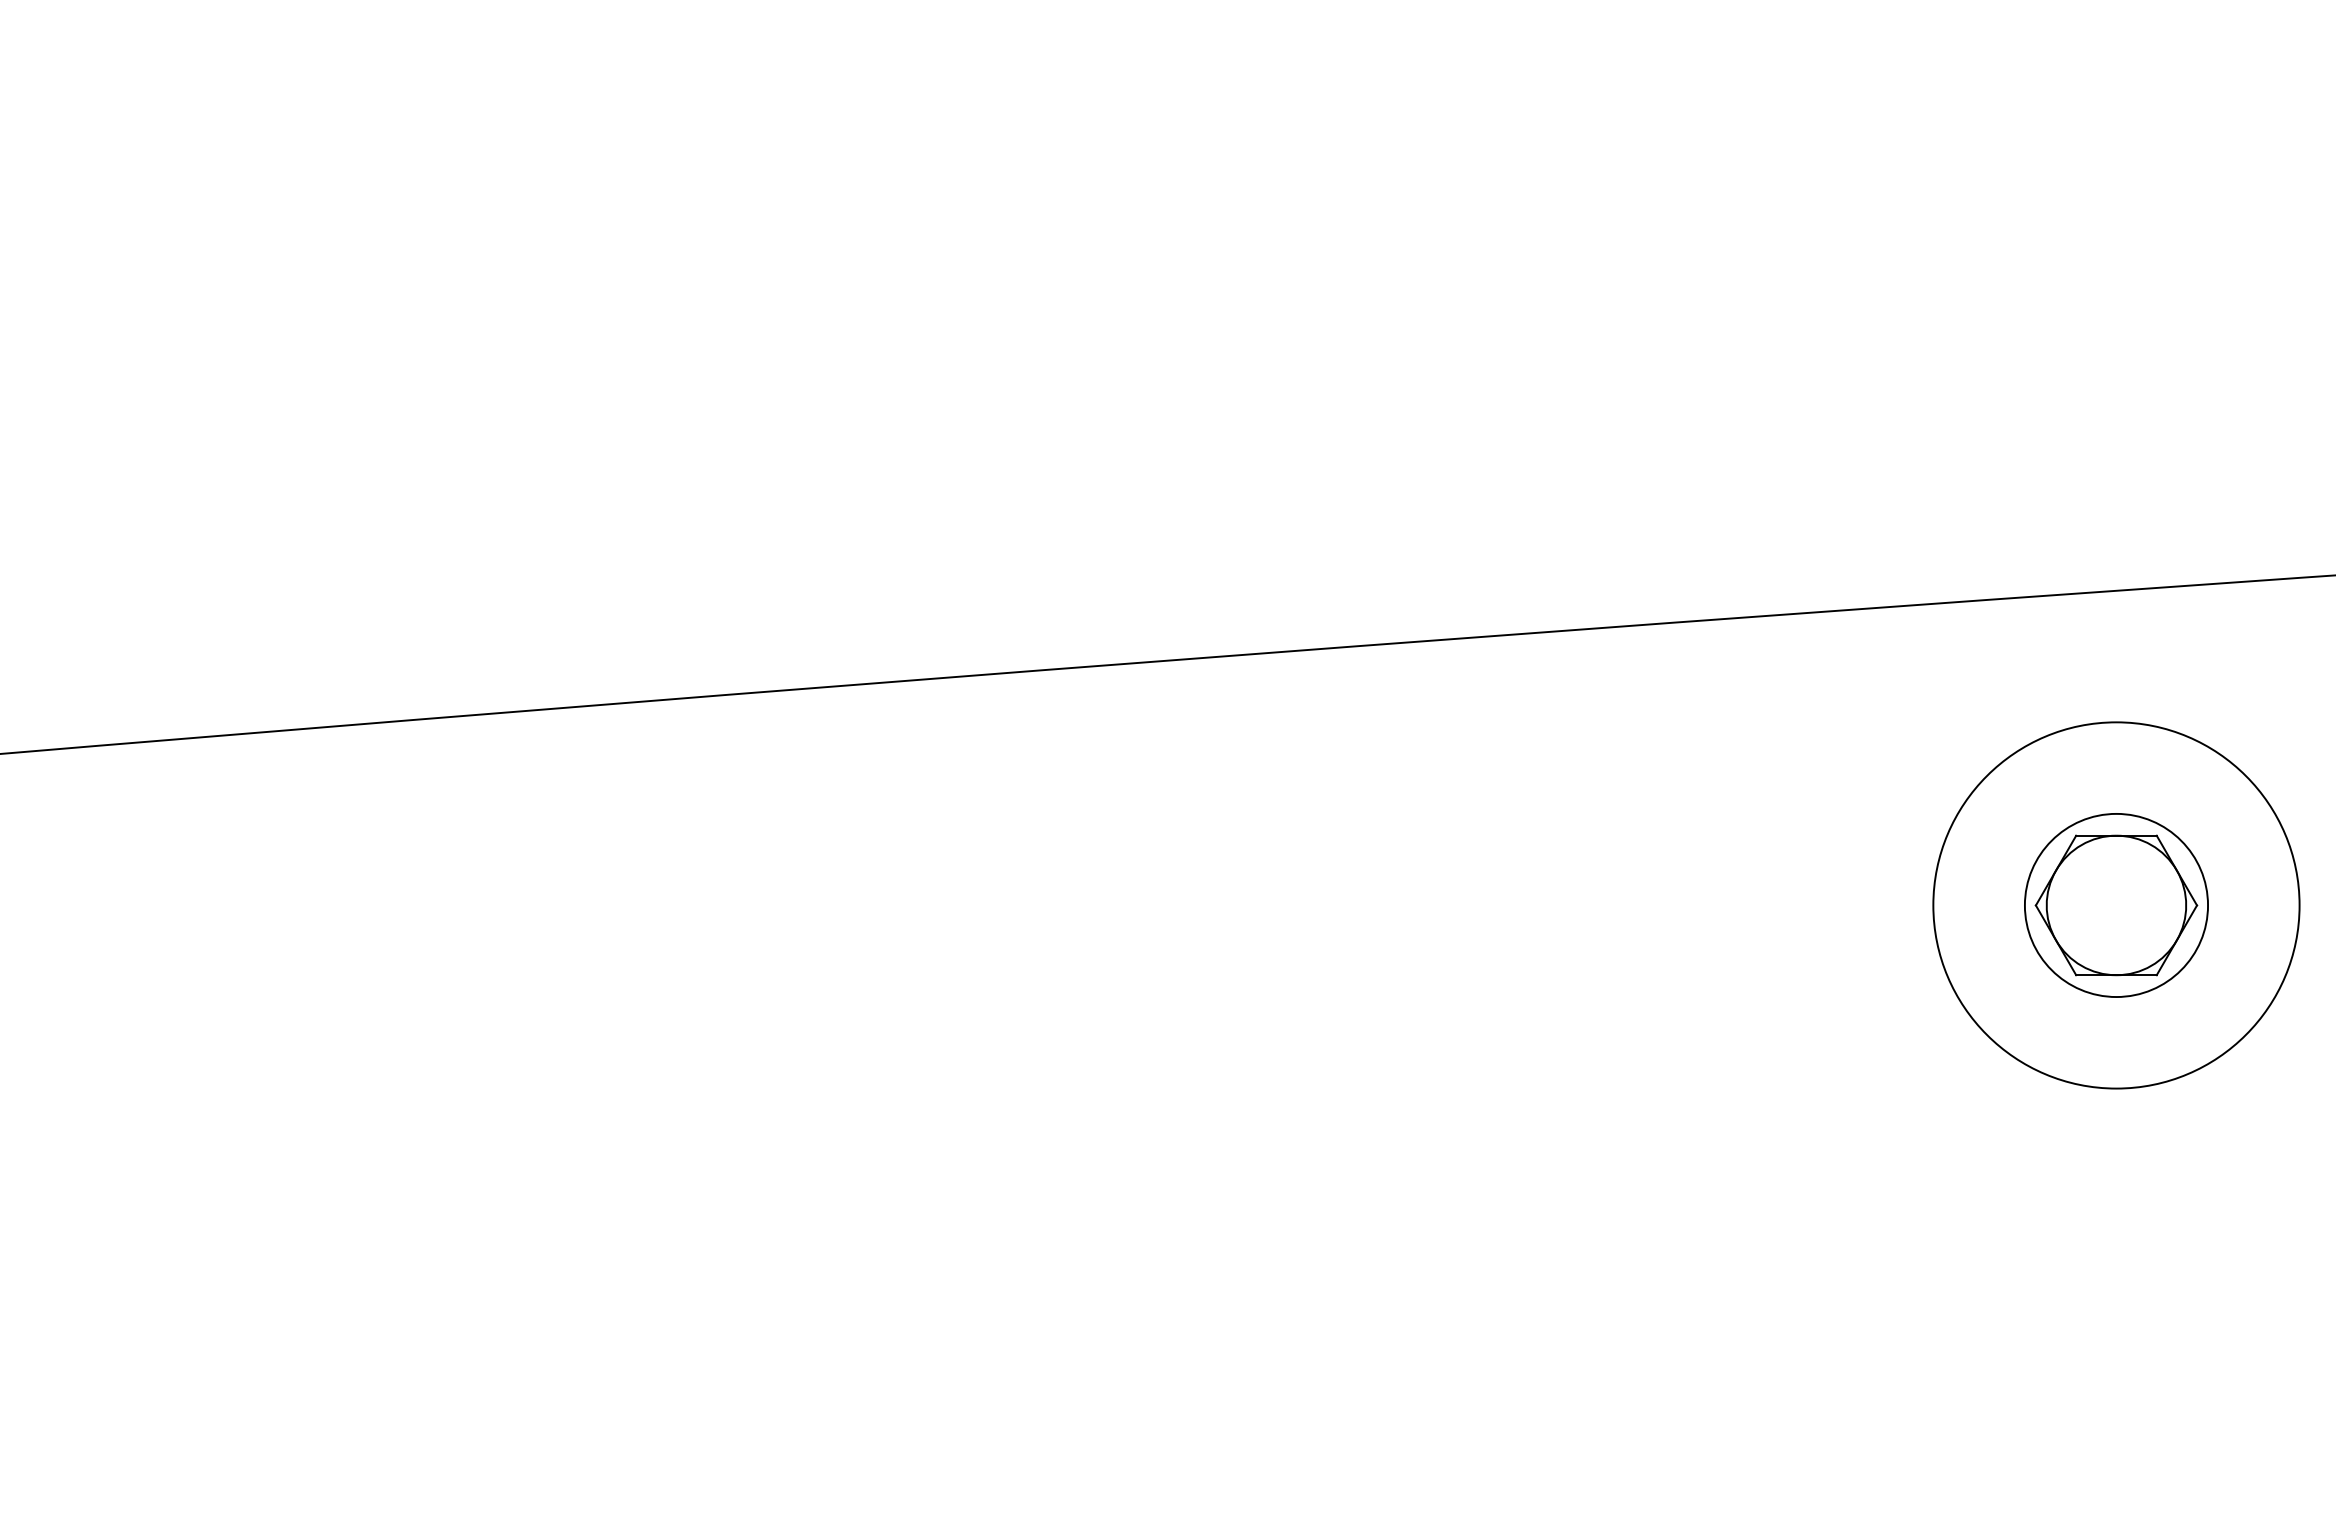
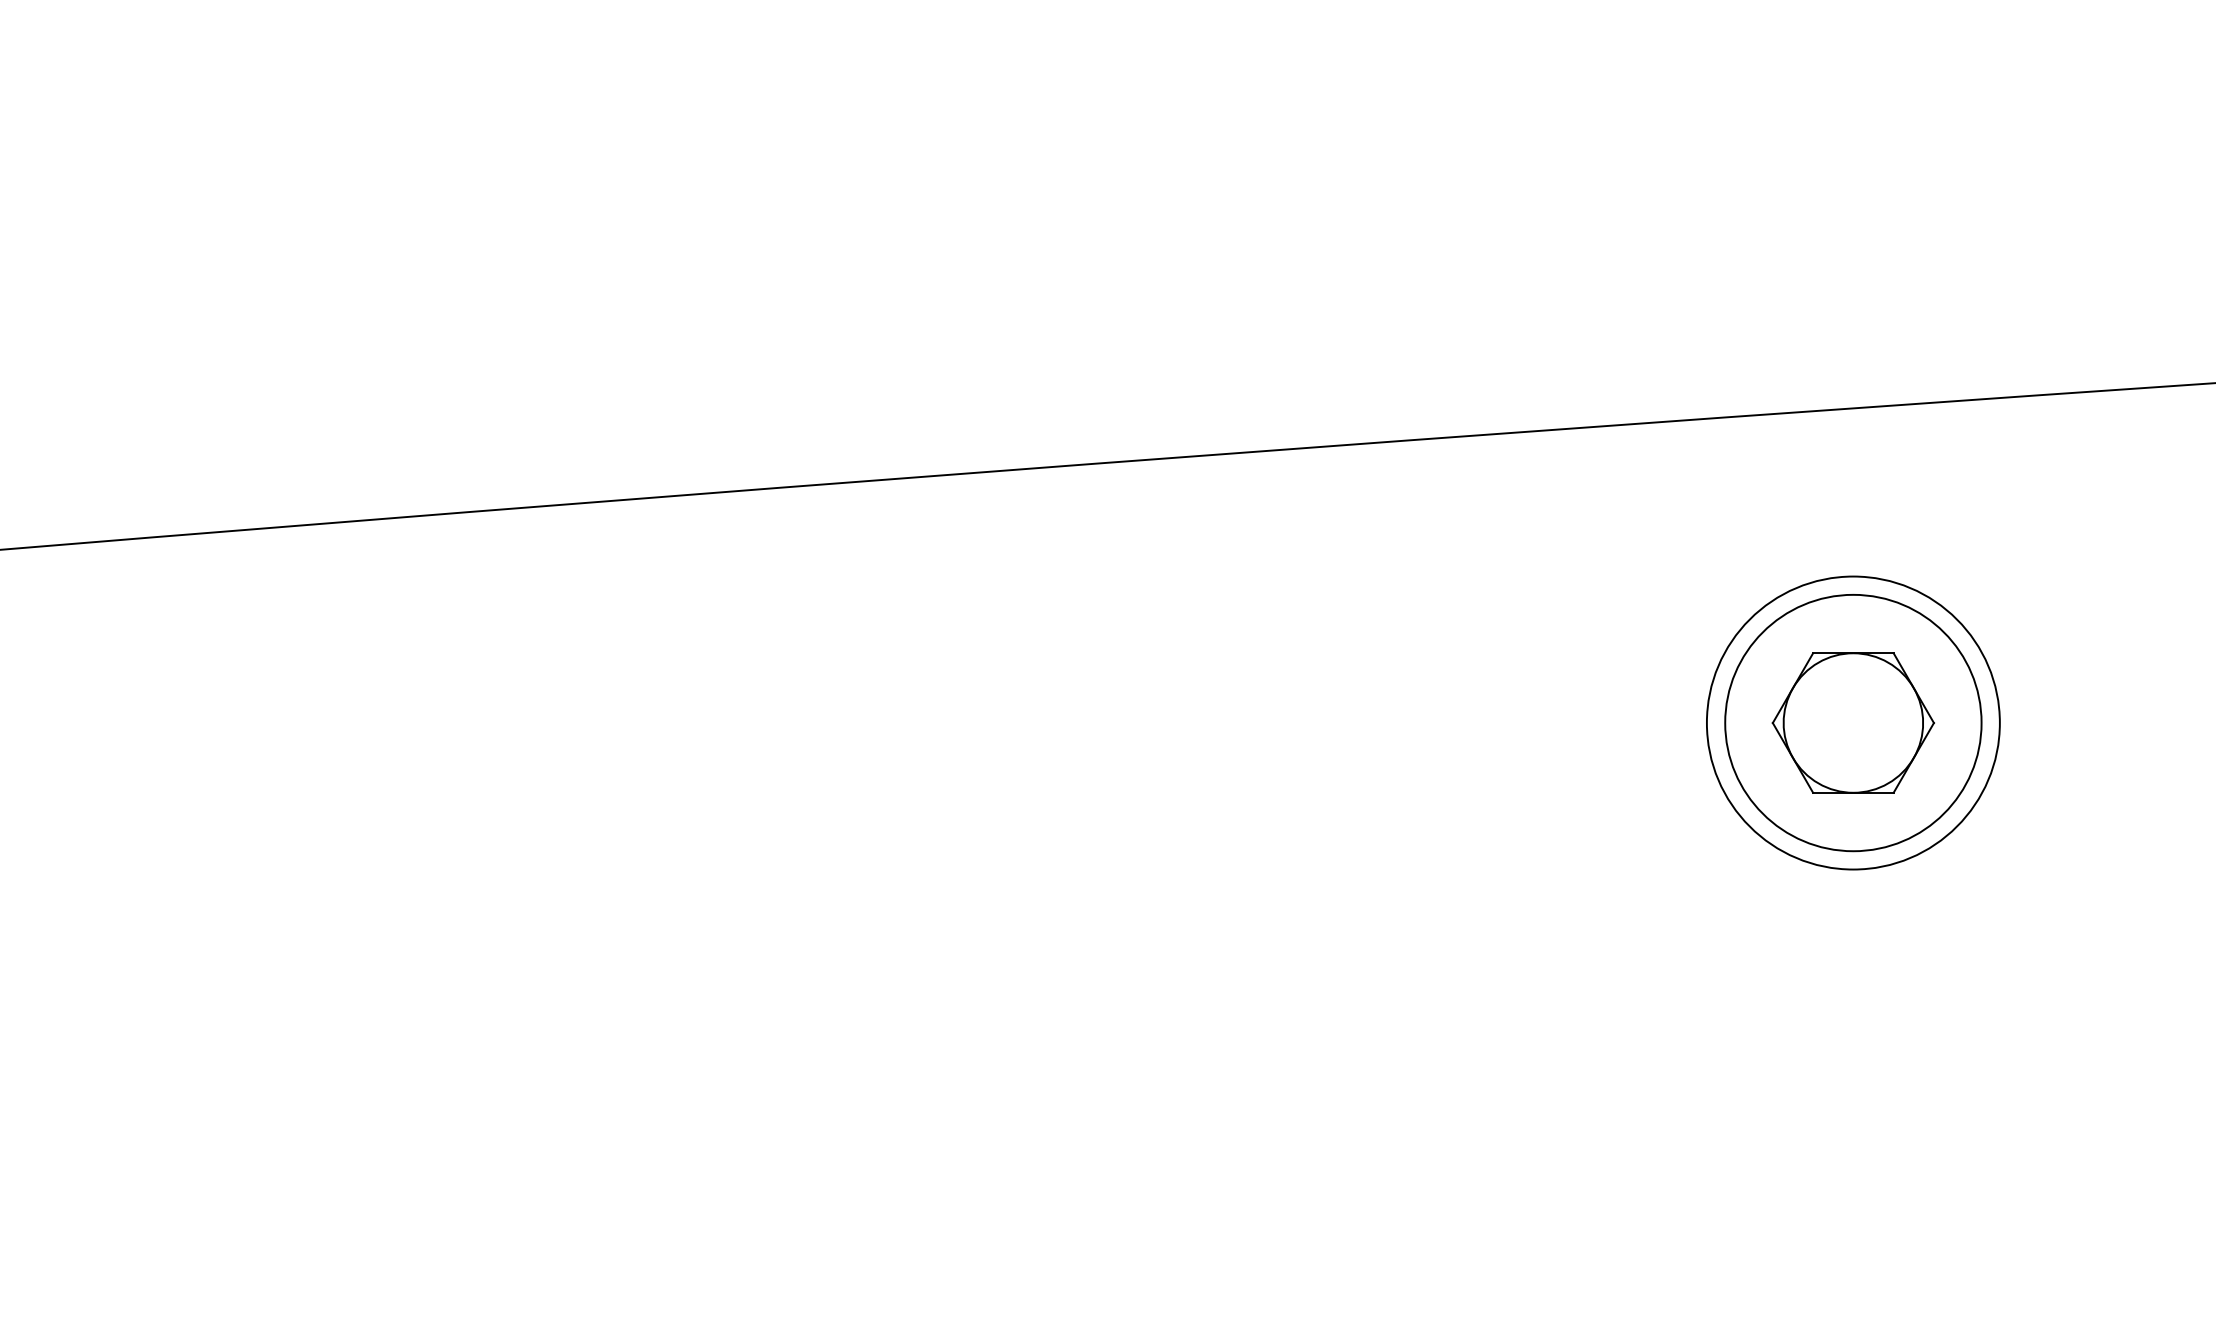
circle: (2116, 905) -> (1853, 723), size x0.7
circle: (2116, 905) -> (1853, 723), size x1.6

